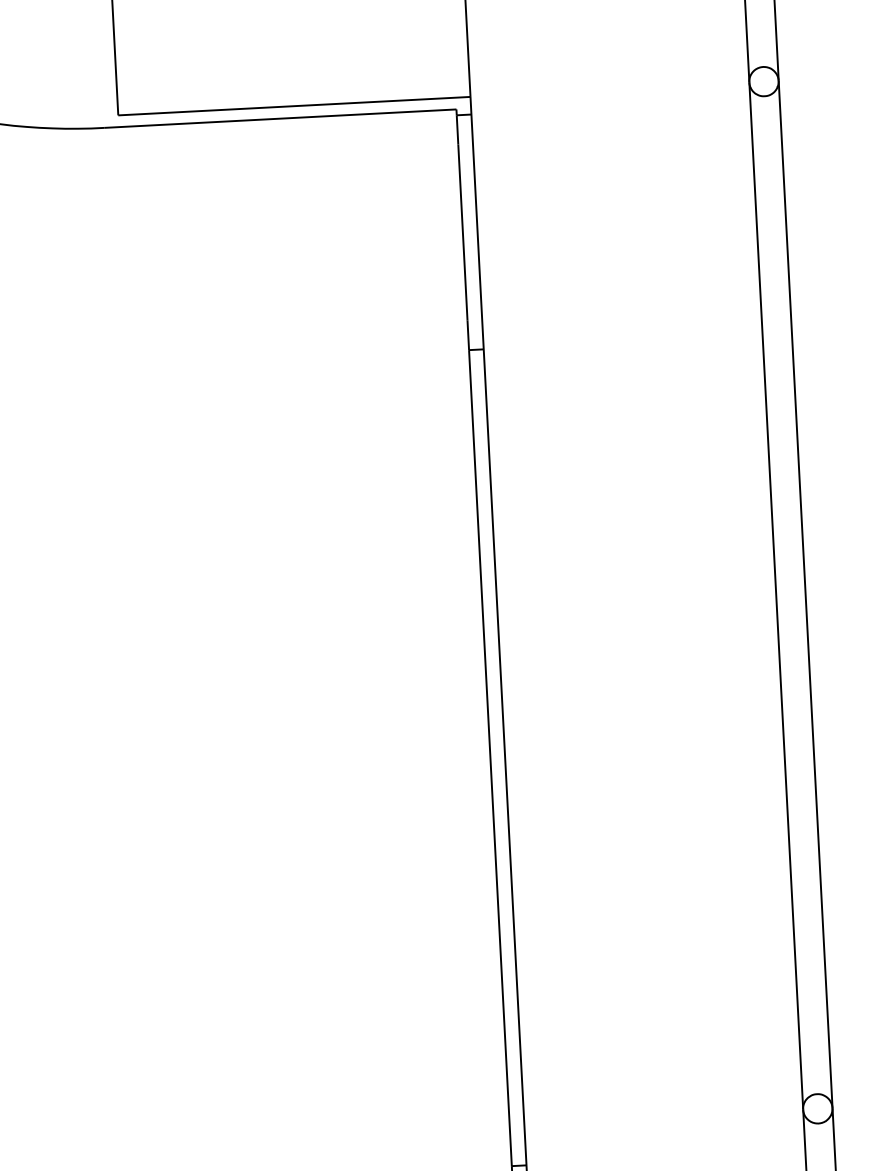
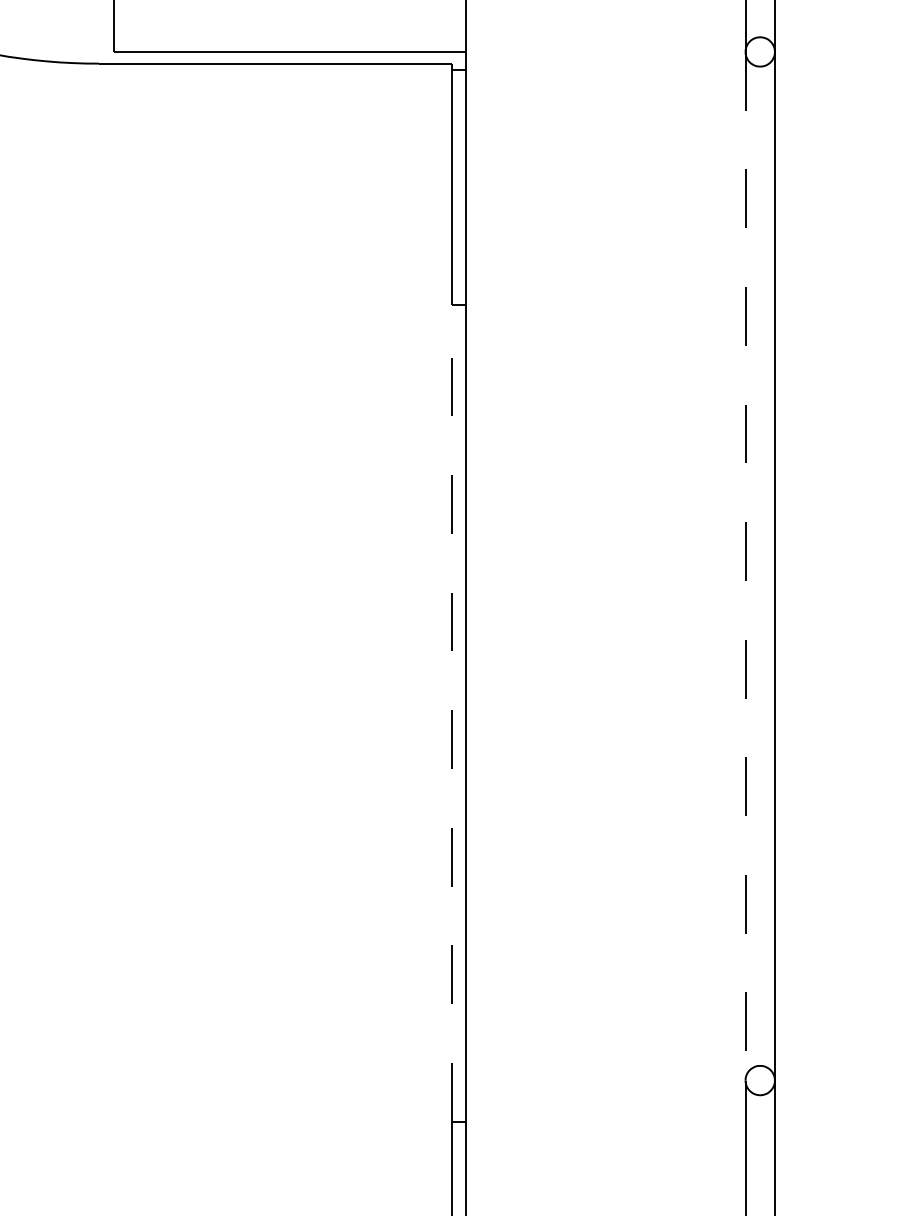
line: (776, 596) -> (745, 566), solid -> dashed
line: (490, 758) -> (451, 713), solid -> dashed

